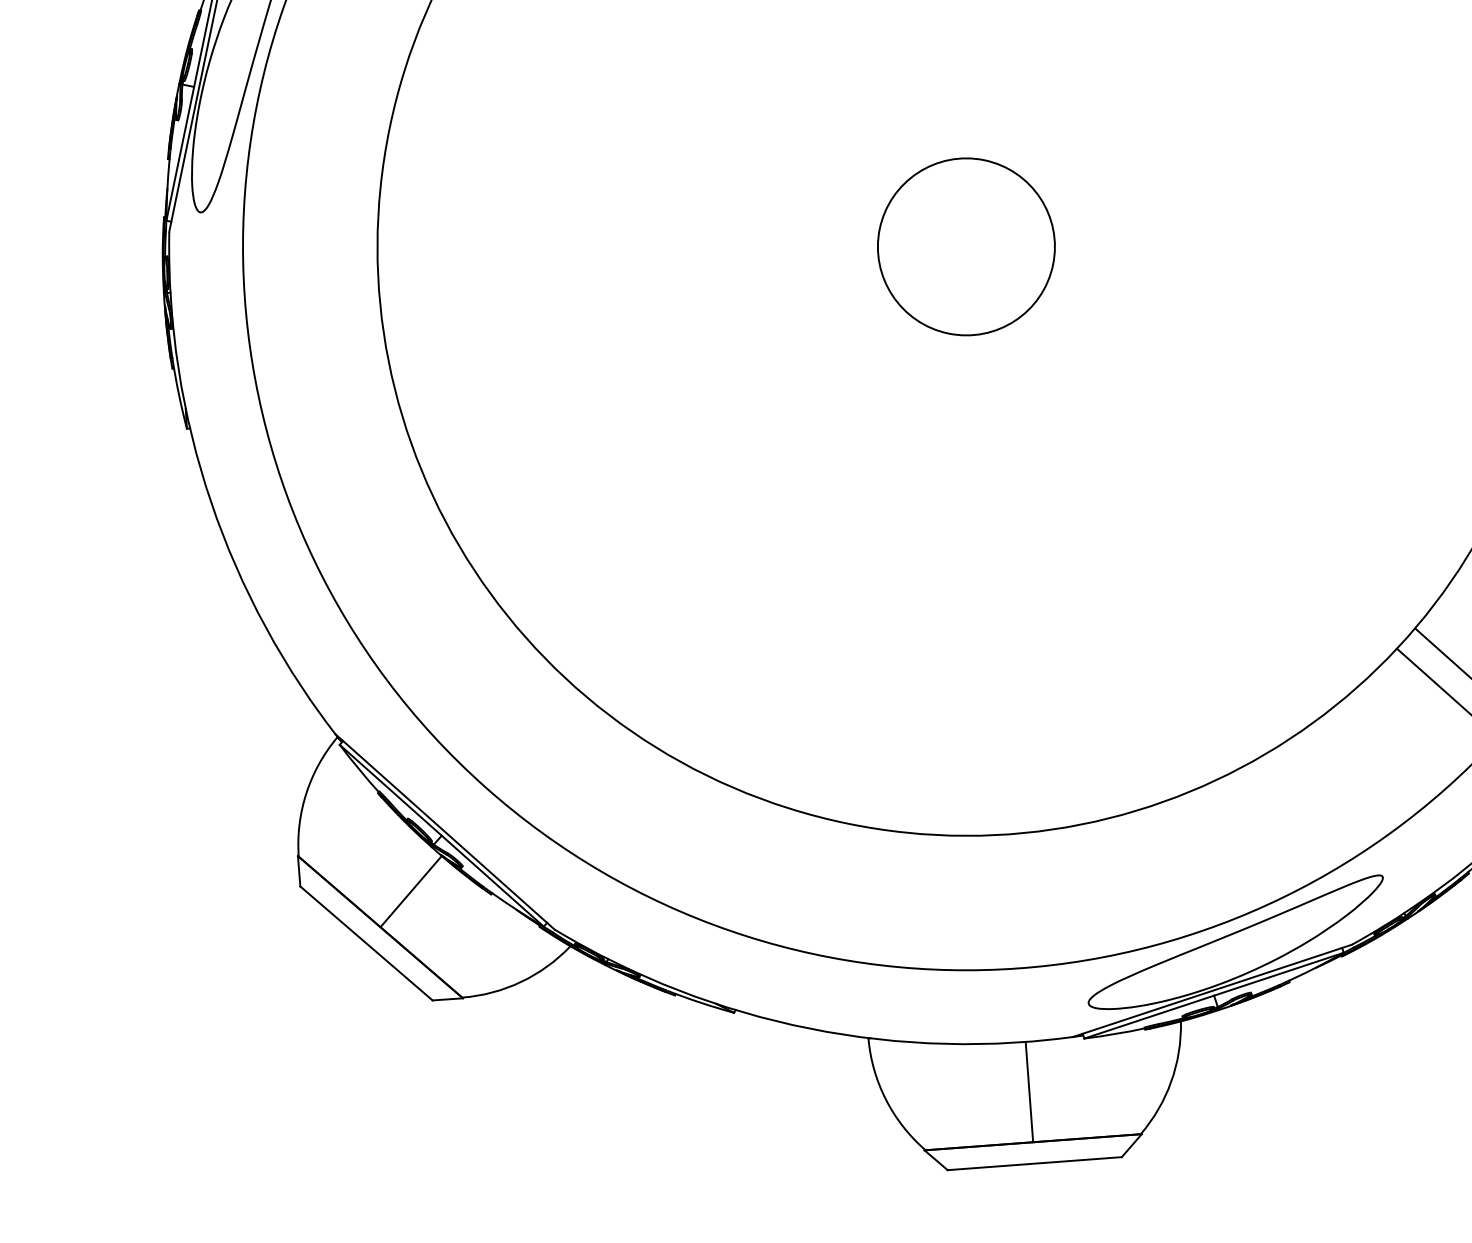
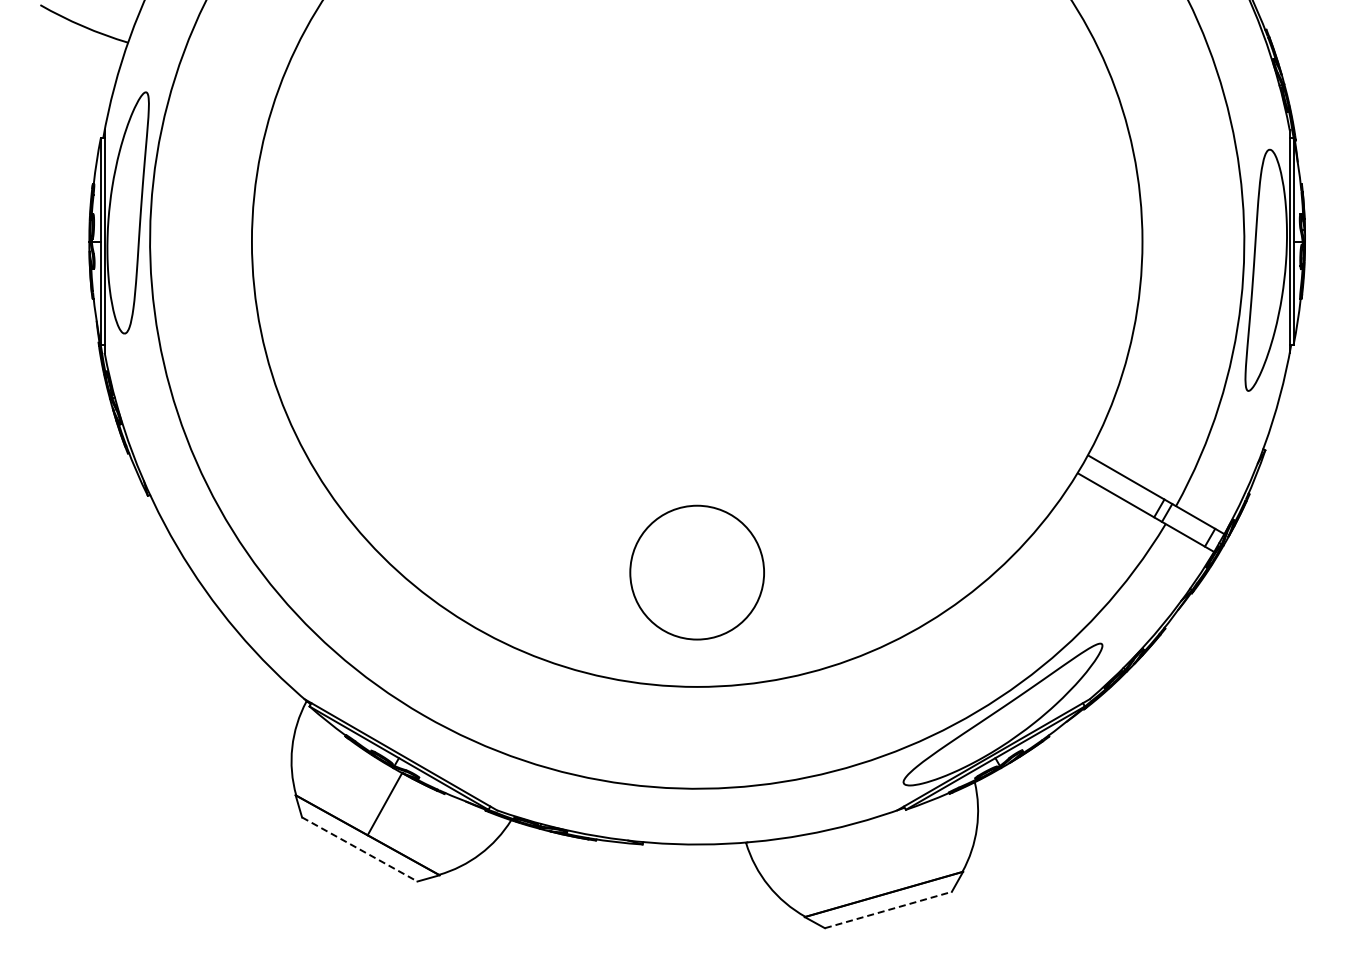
circle: (965, 246) -> (696, 572), moved
line: (367, 943) -> (360, 849), solid -> dashed
line: (1029, 1091) -> (873, 857), removed
line: (1035, 1162) -> (888, 909), solid -> dashed

